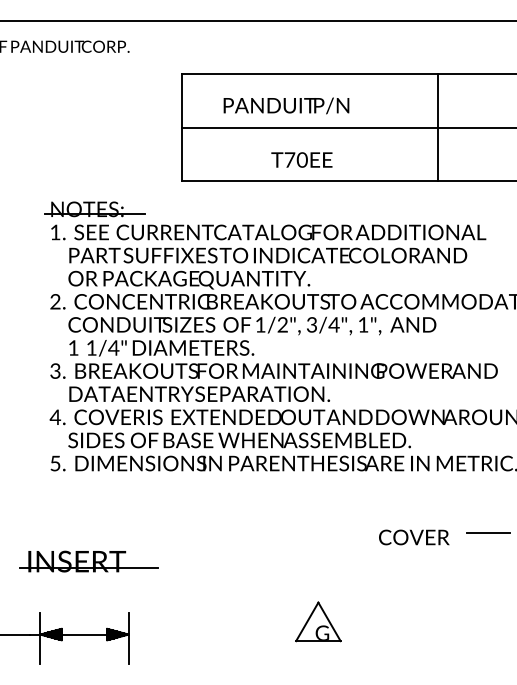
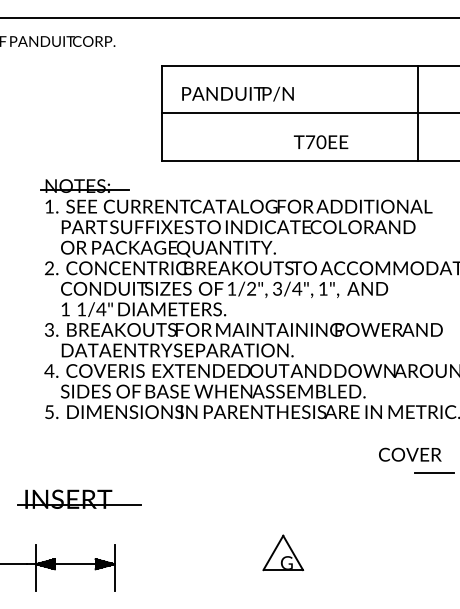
text: (286, 105) -> (238, 93), moved
line: (438, 127) -> (418, 113), moved
text: (301, 159) -> (320, 141), moved
text: (414, 537) -> (410, 454), moved

